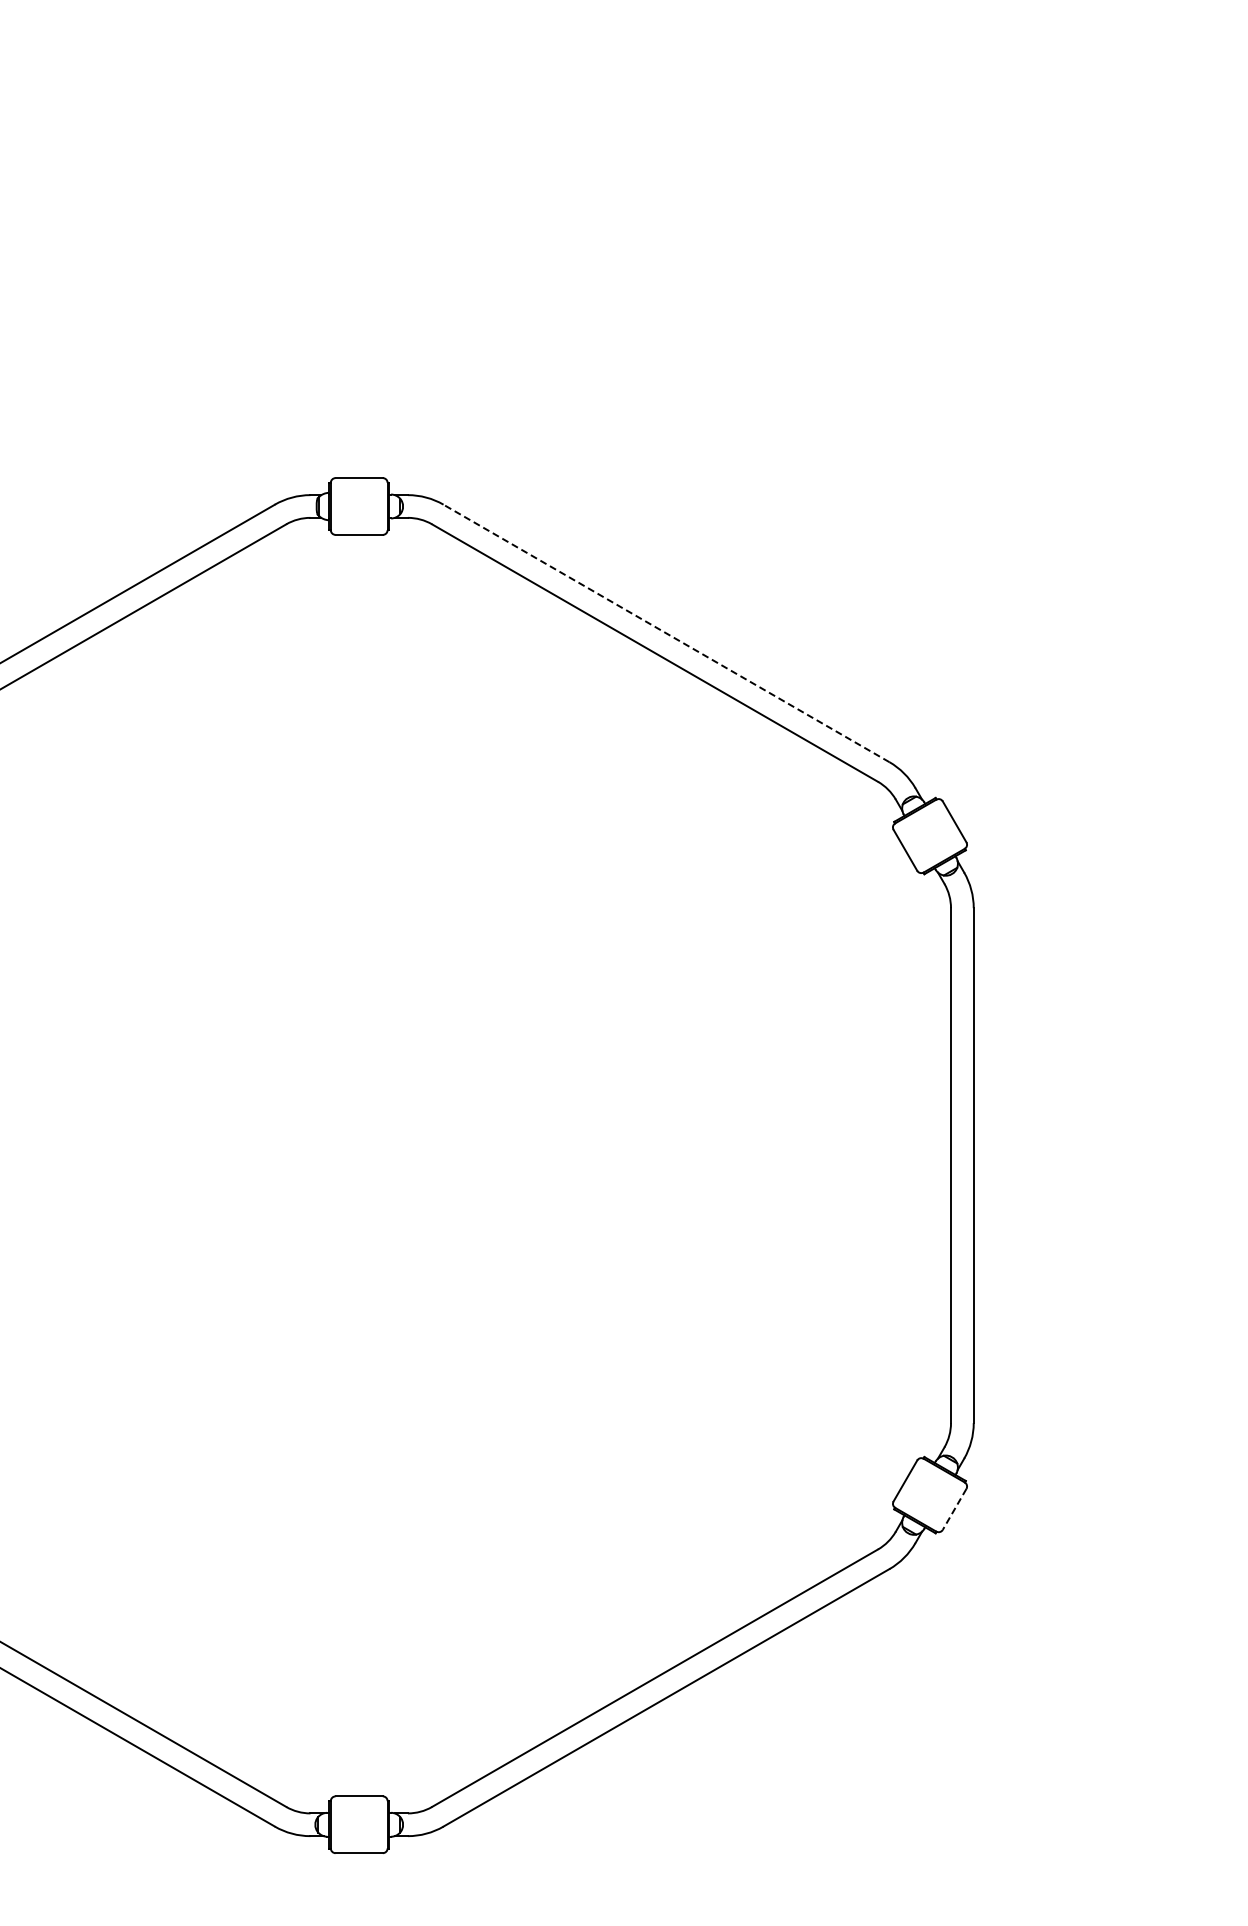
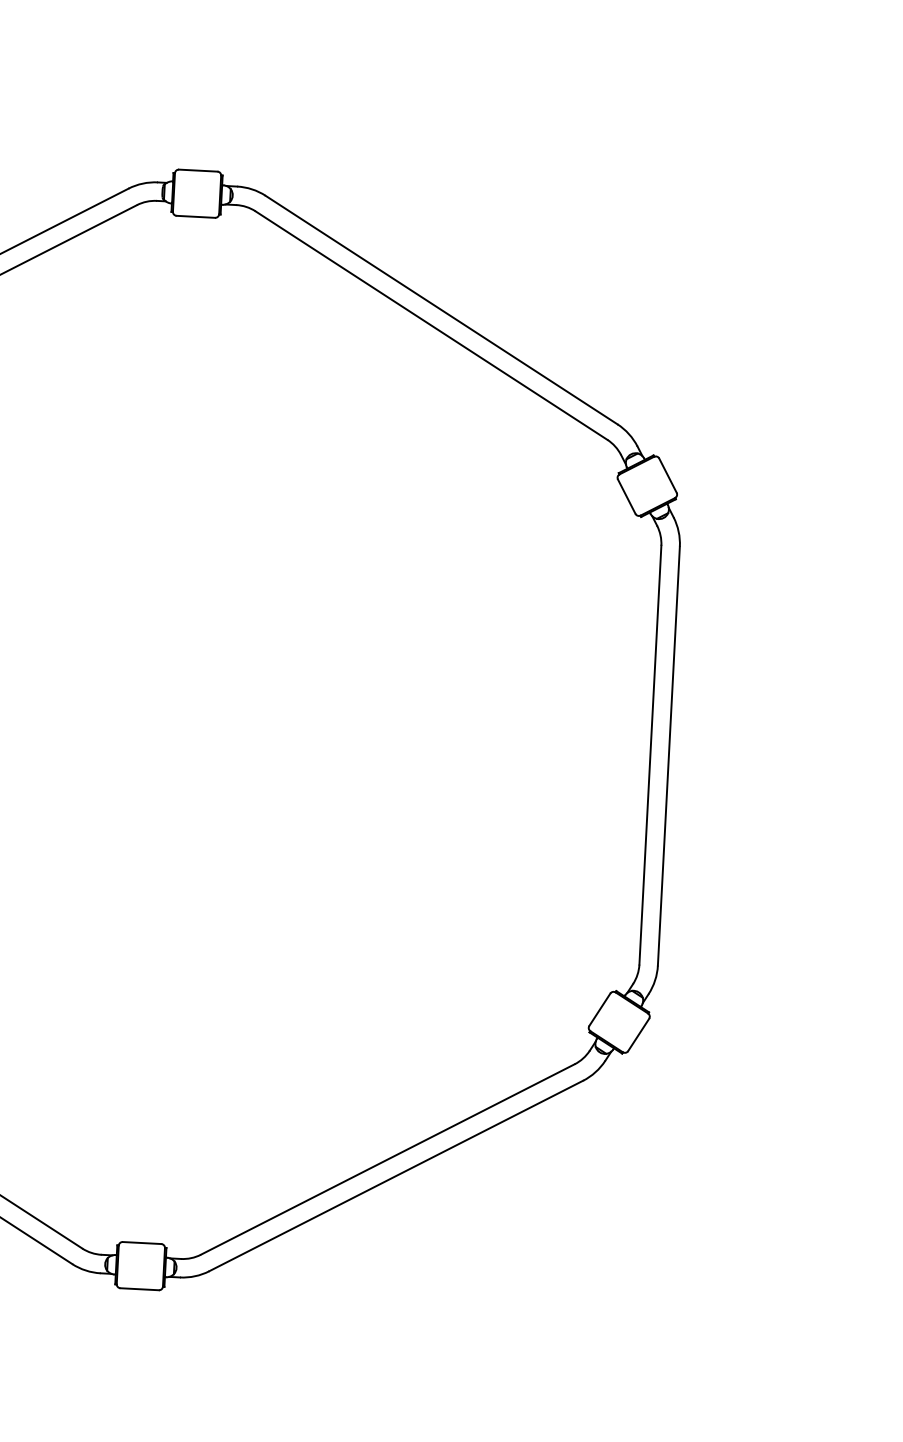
line: (666, 633) -> (441, 310), dashed -> solid
line: (954, 1509) -> (638, 1035), dashed -> solid

